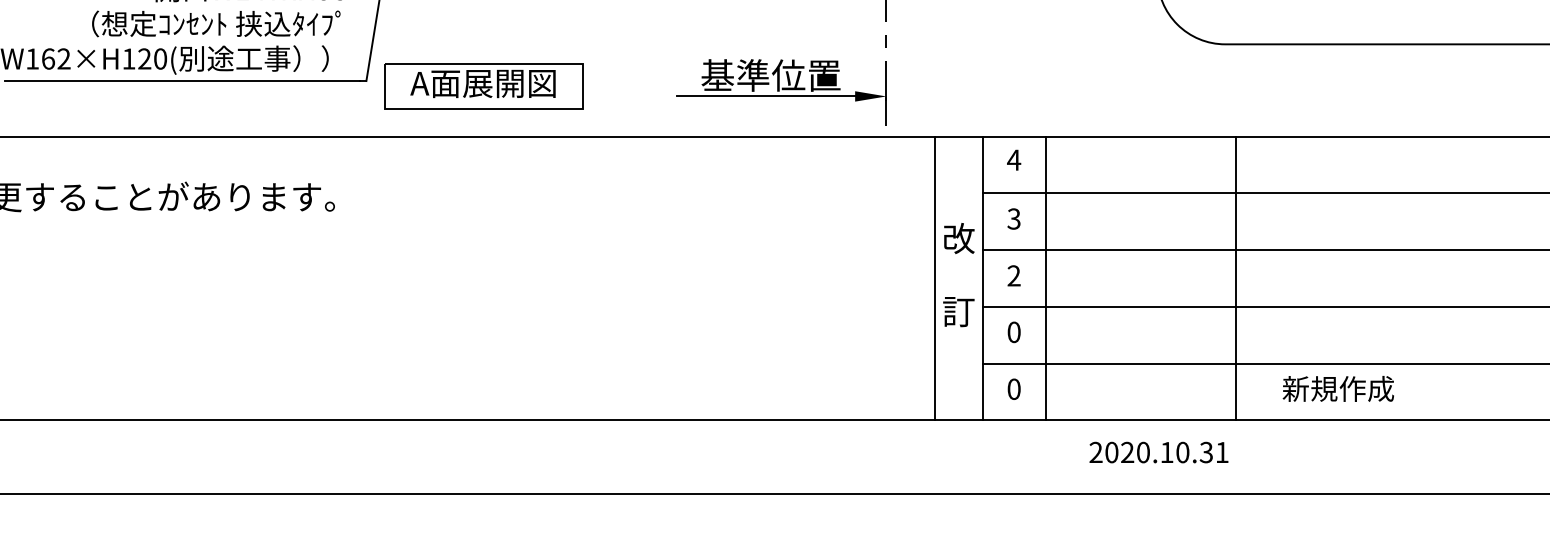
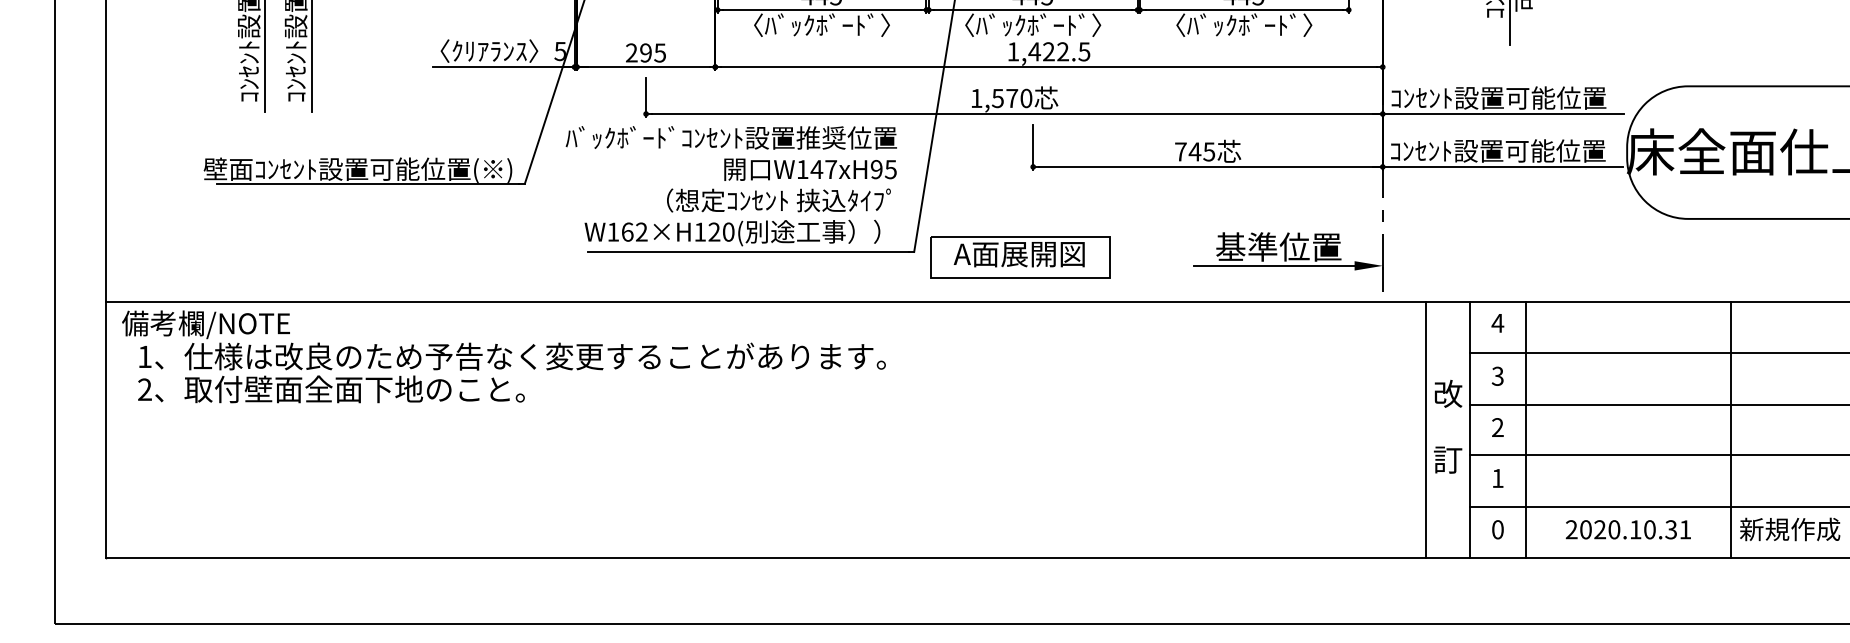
line: (1236, 278) -> (1731, 429), moved
text: (1013, 332) -> (1497, 478), 0 -> 1
text: (1157, 452) -> (1627, 529), moved

